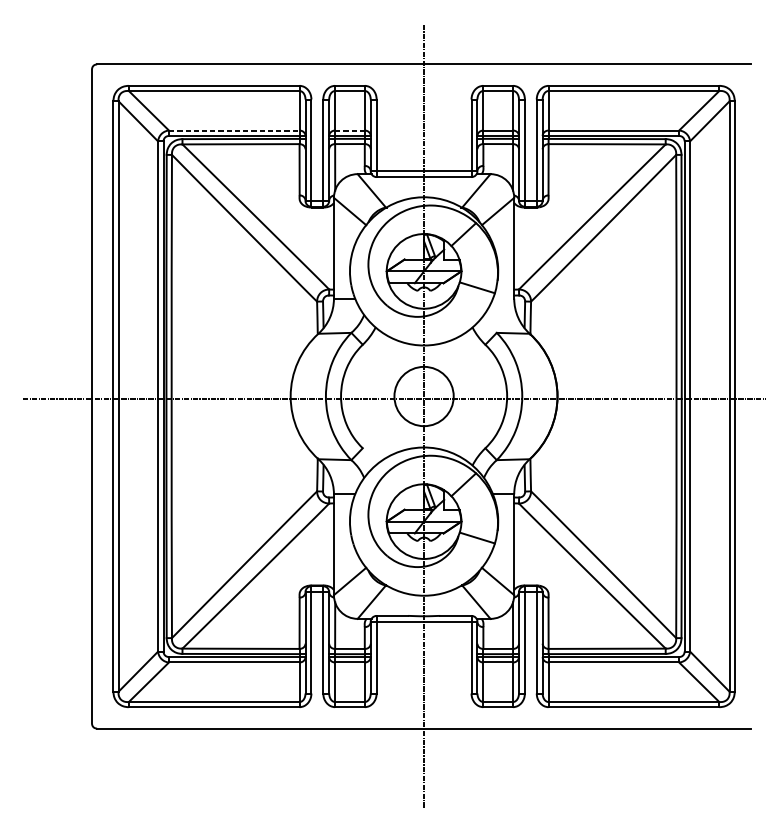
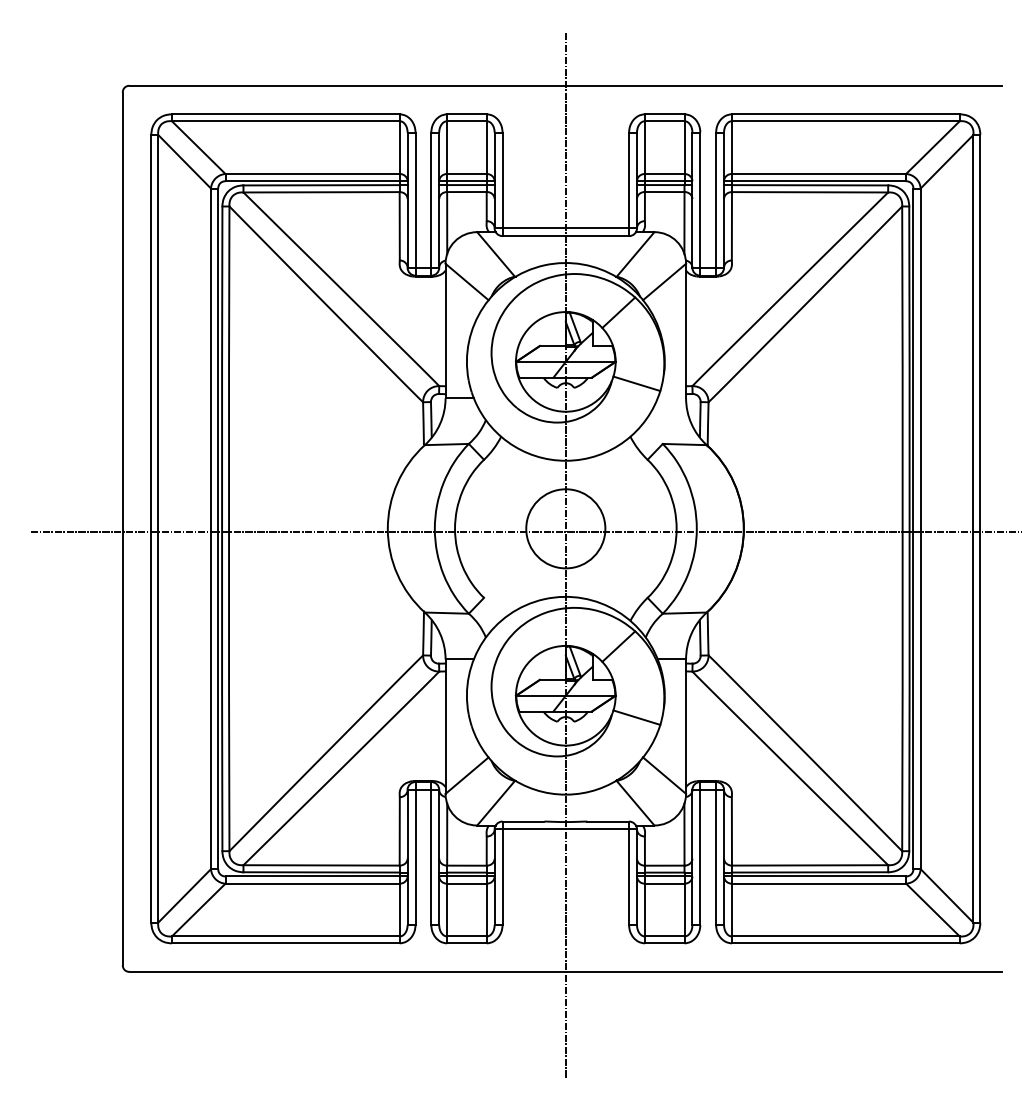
line: (234, 130) -> (313, 173), dashed -> solid
line: (349, 130) -> (466, 173), dashed -> solid

